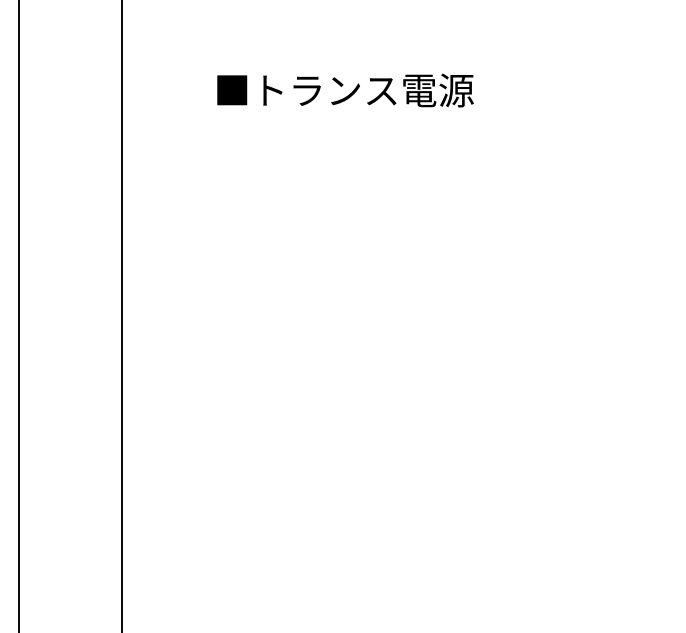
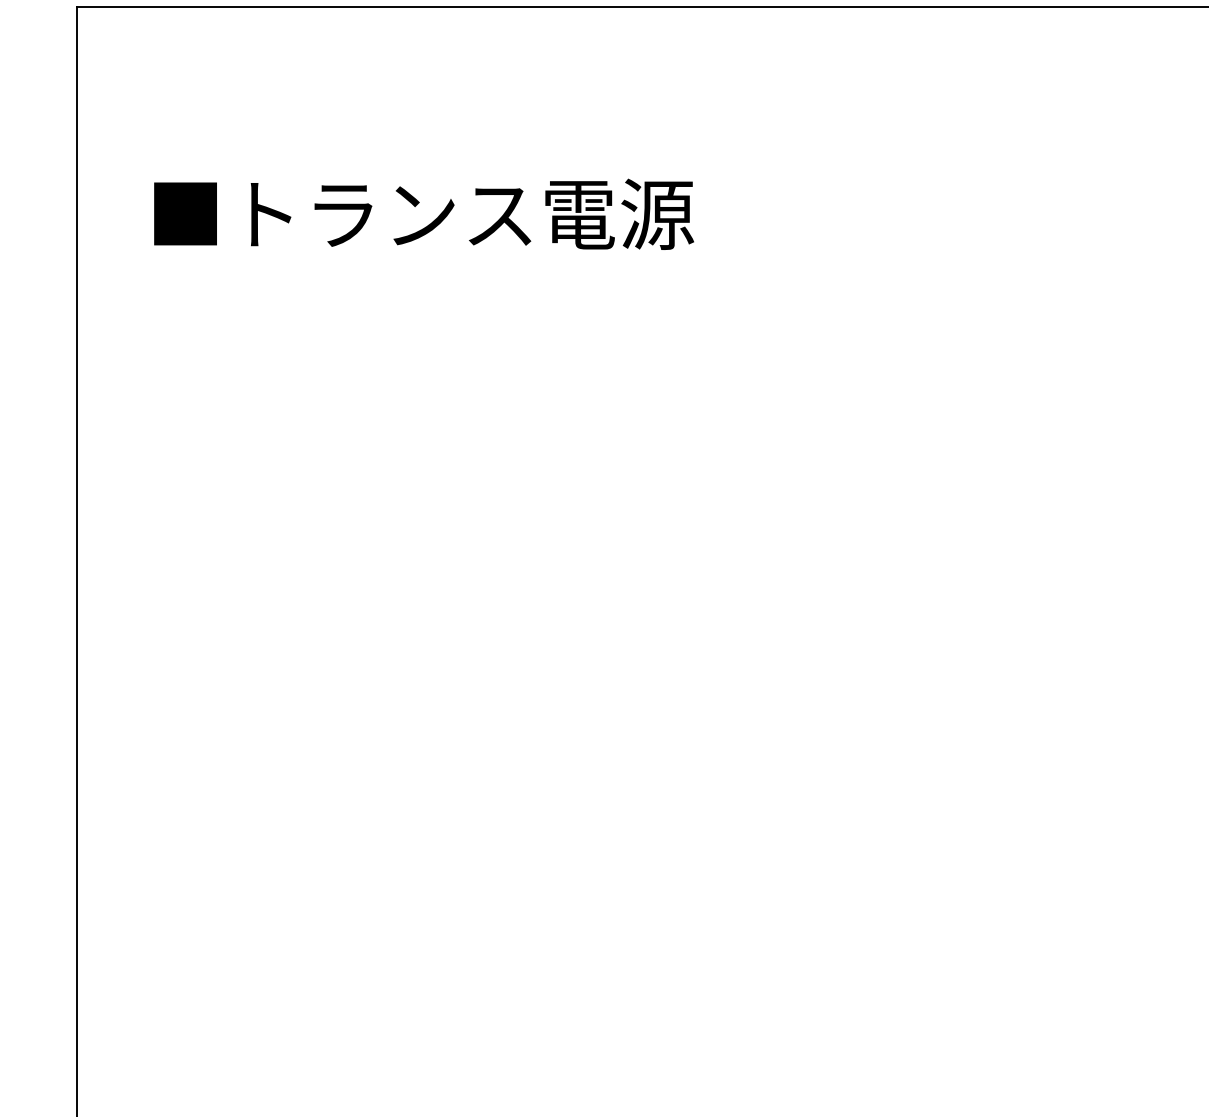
text: (345, 90) -> (423, 214), moved

